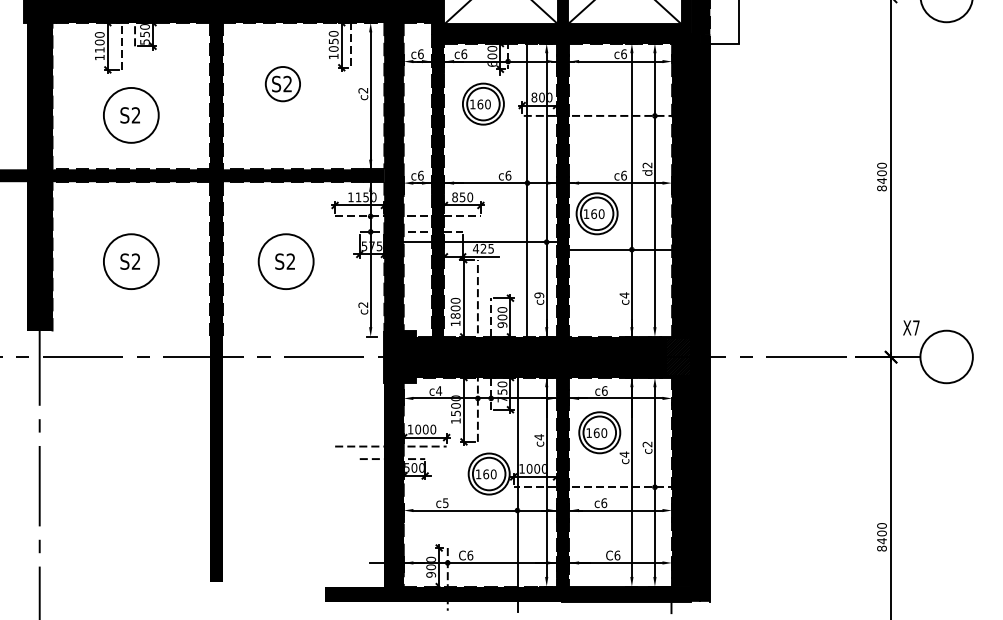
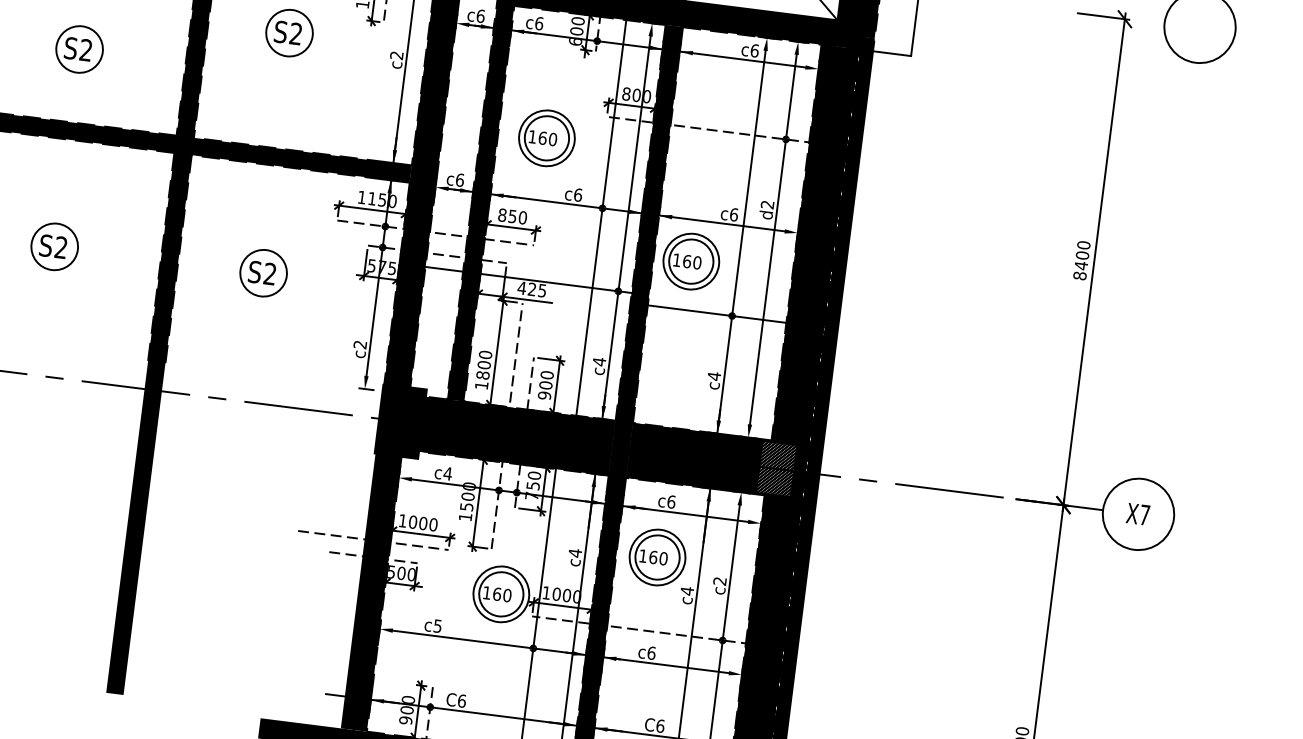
part: (483, 103) -> (547, 137), moved
circle: (131, 115) -> (79, 49), size x0.62
circle: (131, 261) -> (54, 246), size x0.62
circle: (286, 261) -> (264, 273), size x0.62
text: (539, 295) -> (599, 362), c9 -> c4
text: (911, 327) -> (1138, 513), moved

